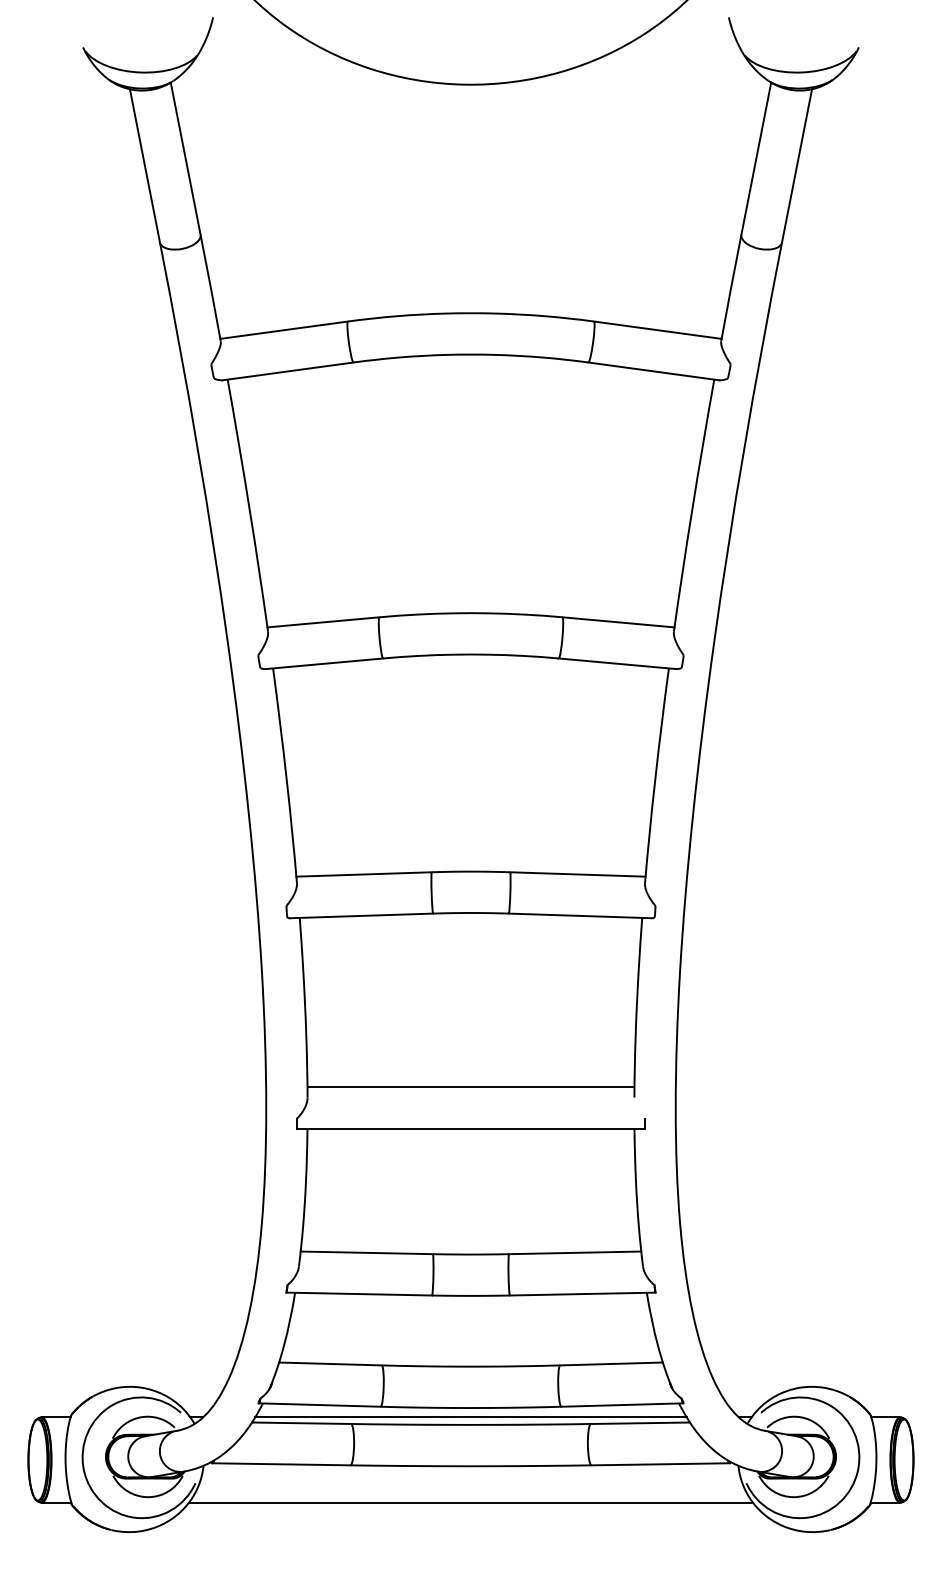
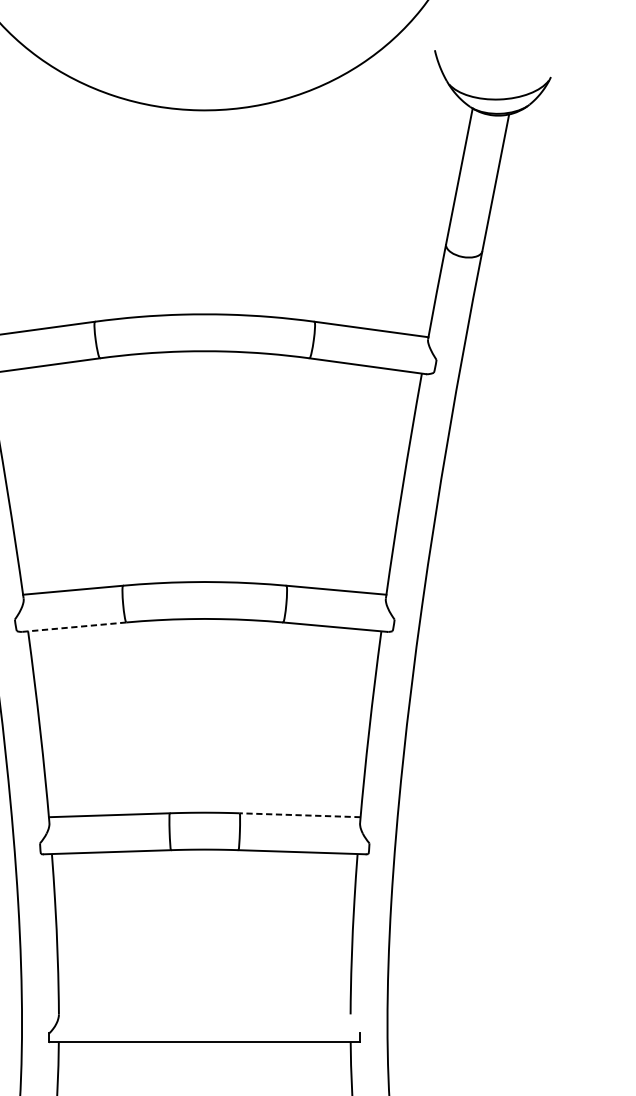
line: (324, 663) -> (74, 626), solid -> dashed
line: (577, 874) -> (299, 815), solid -> dashed
line: (470, 1087) -> (204, 1005), removed

